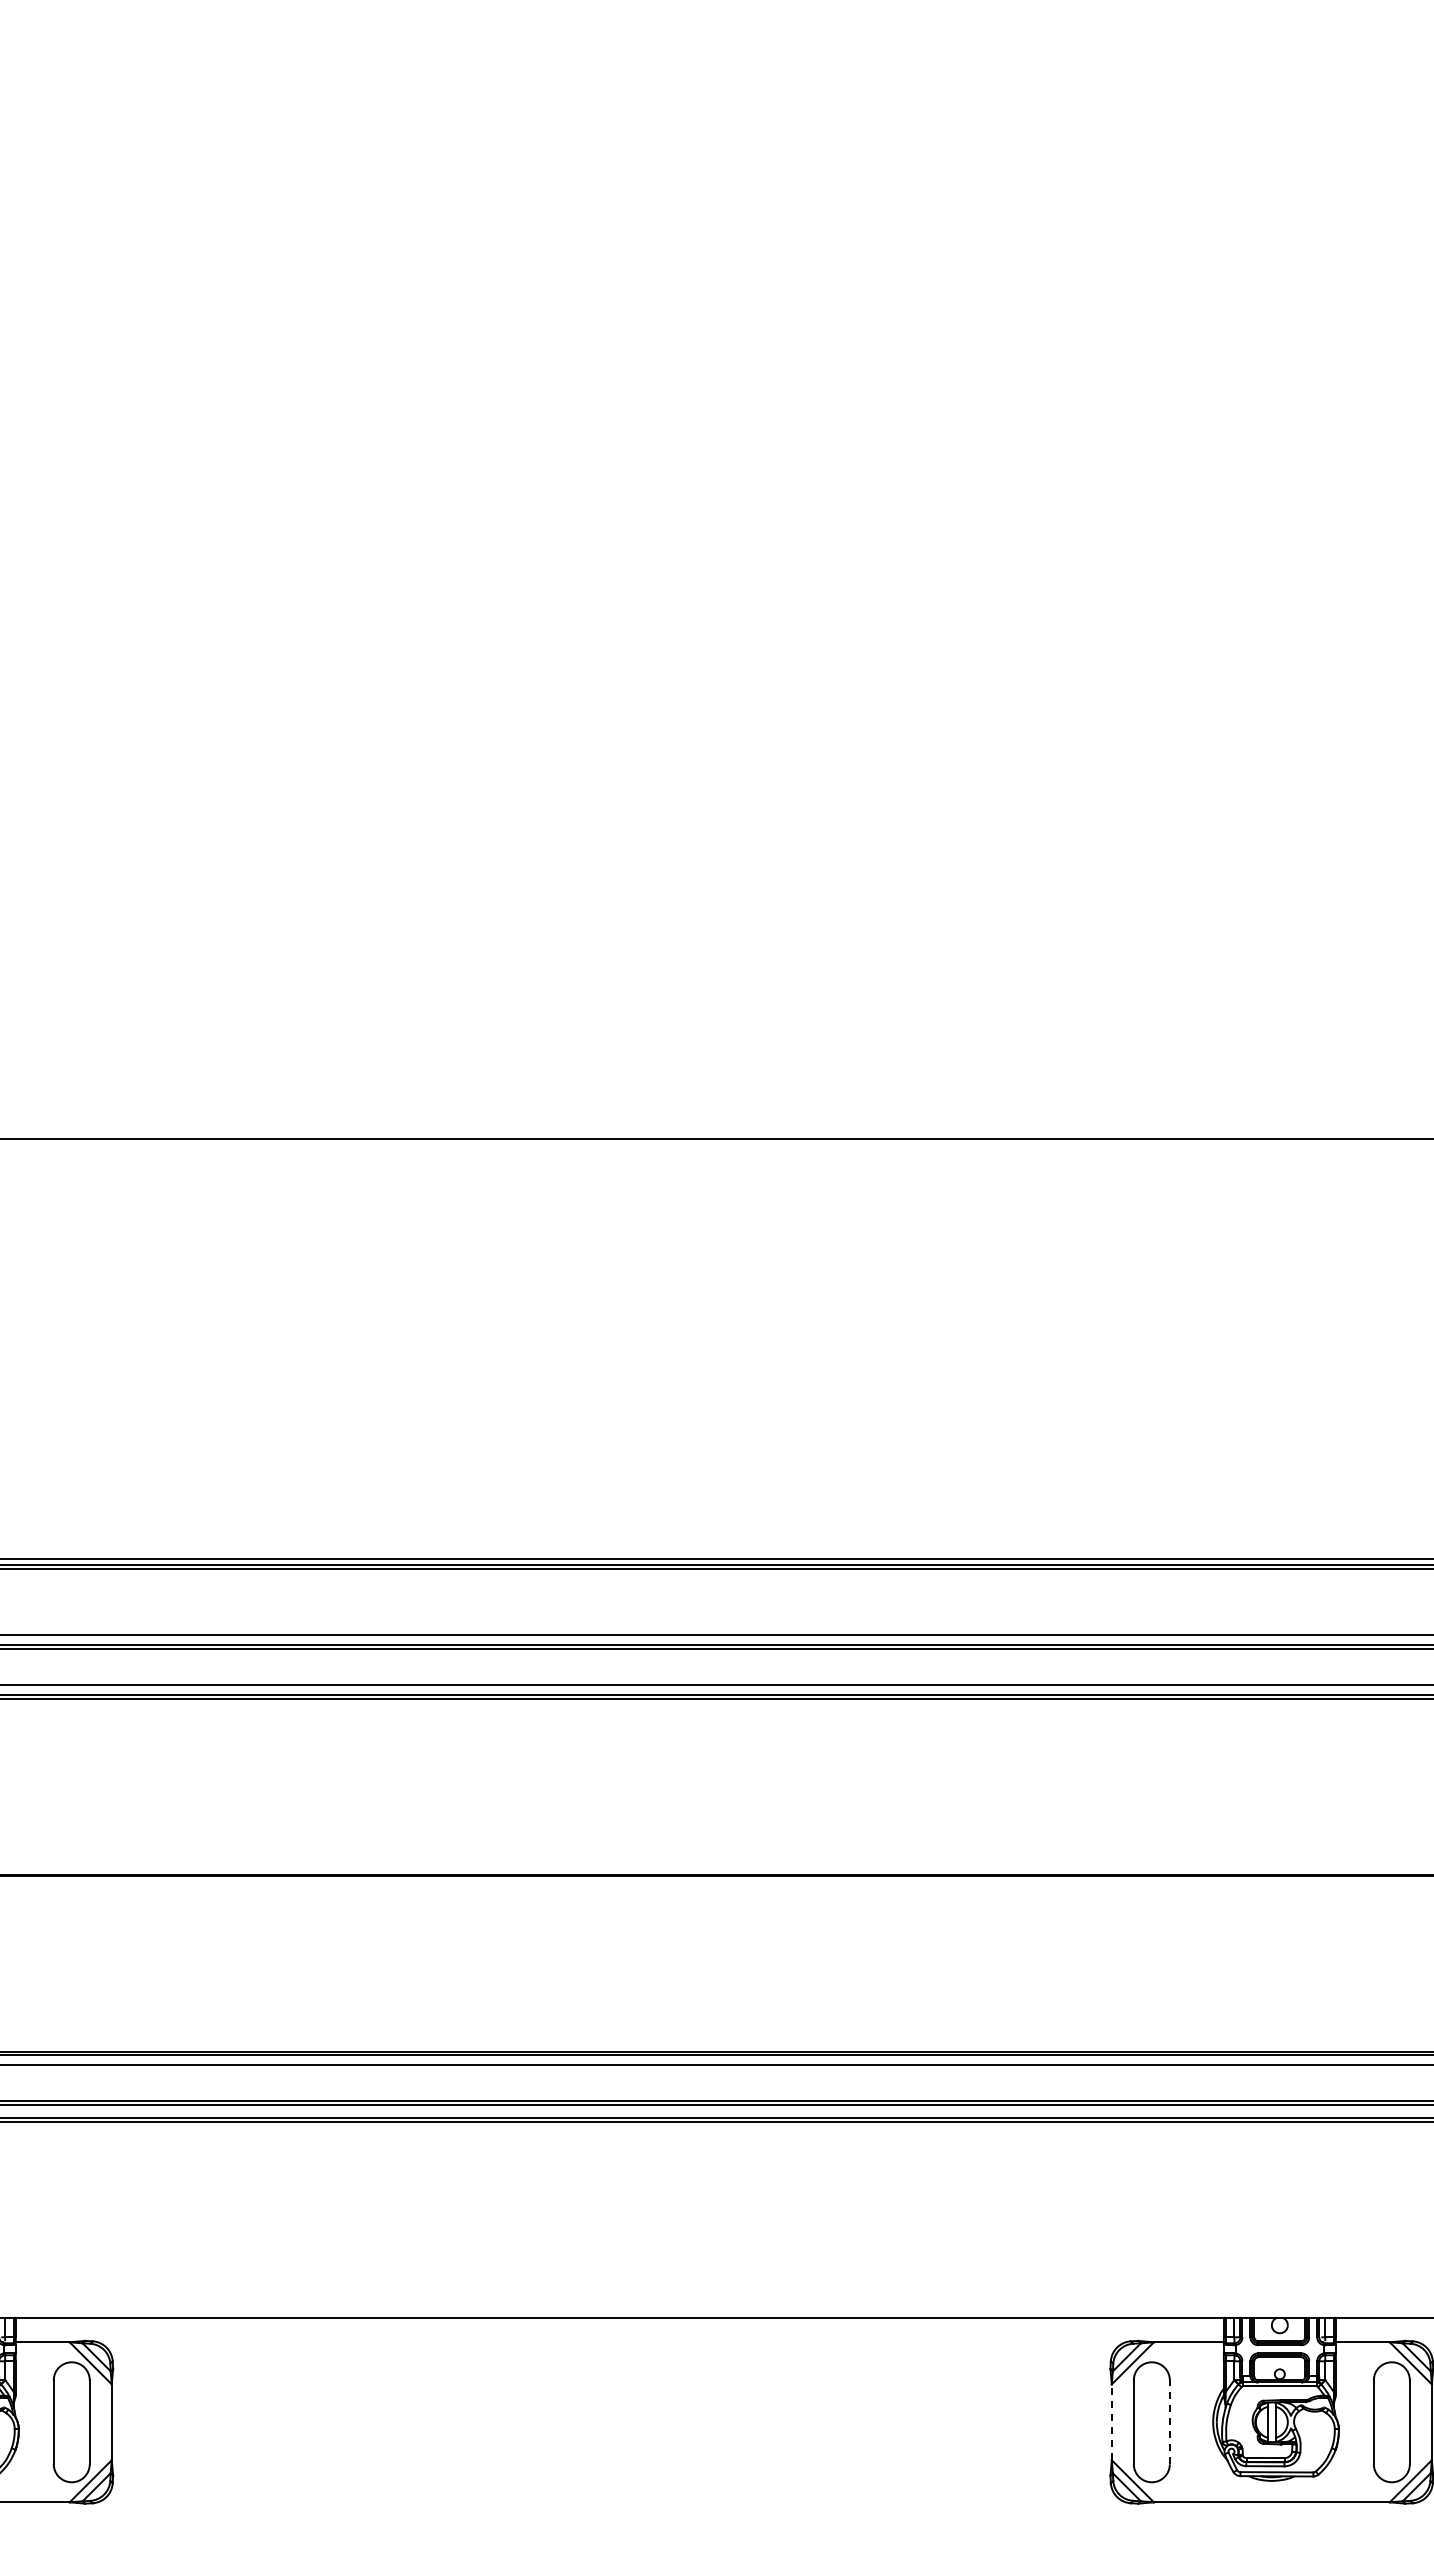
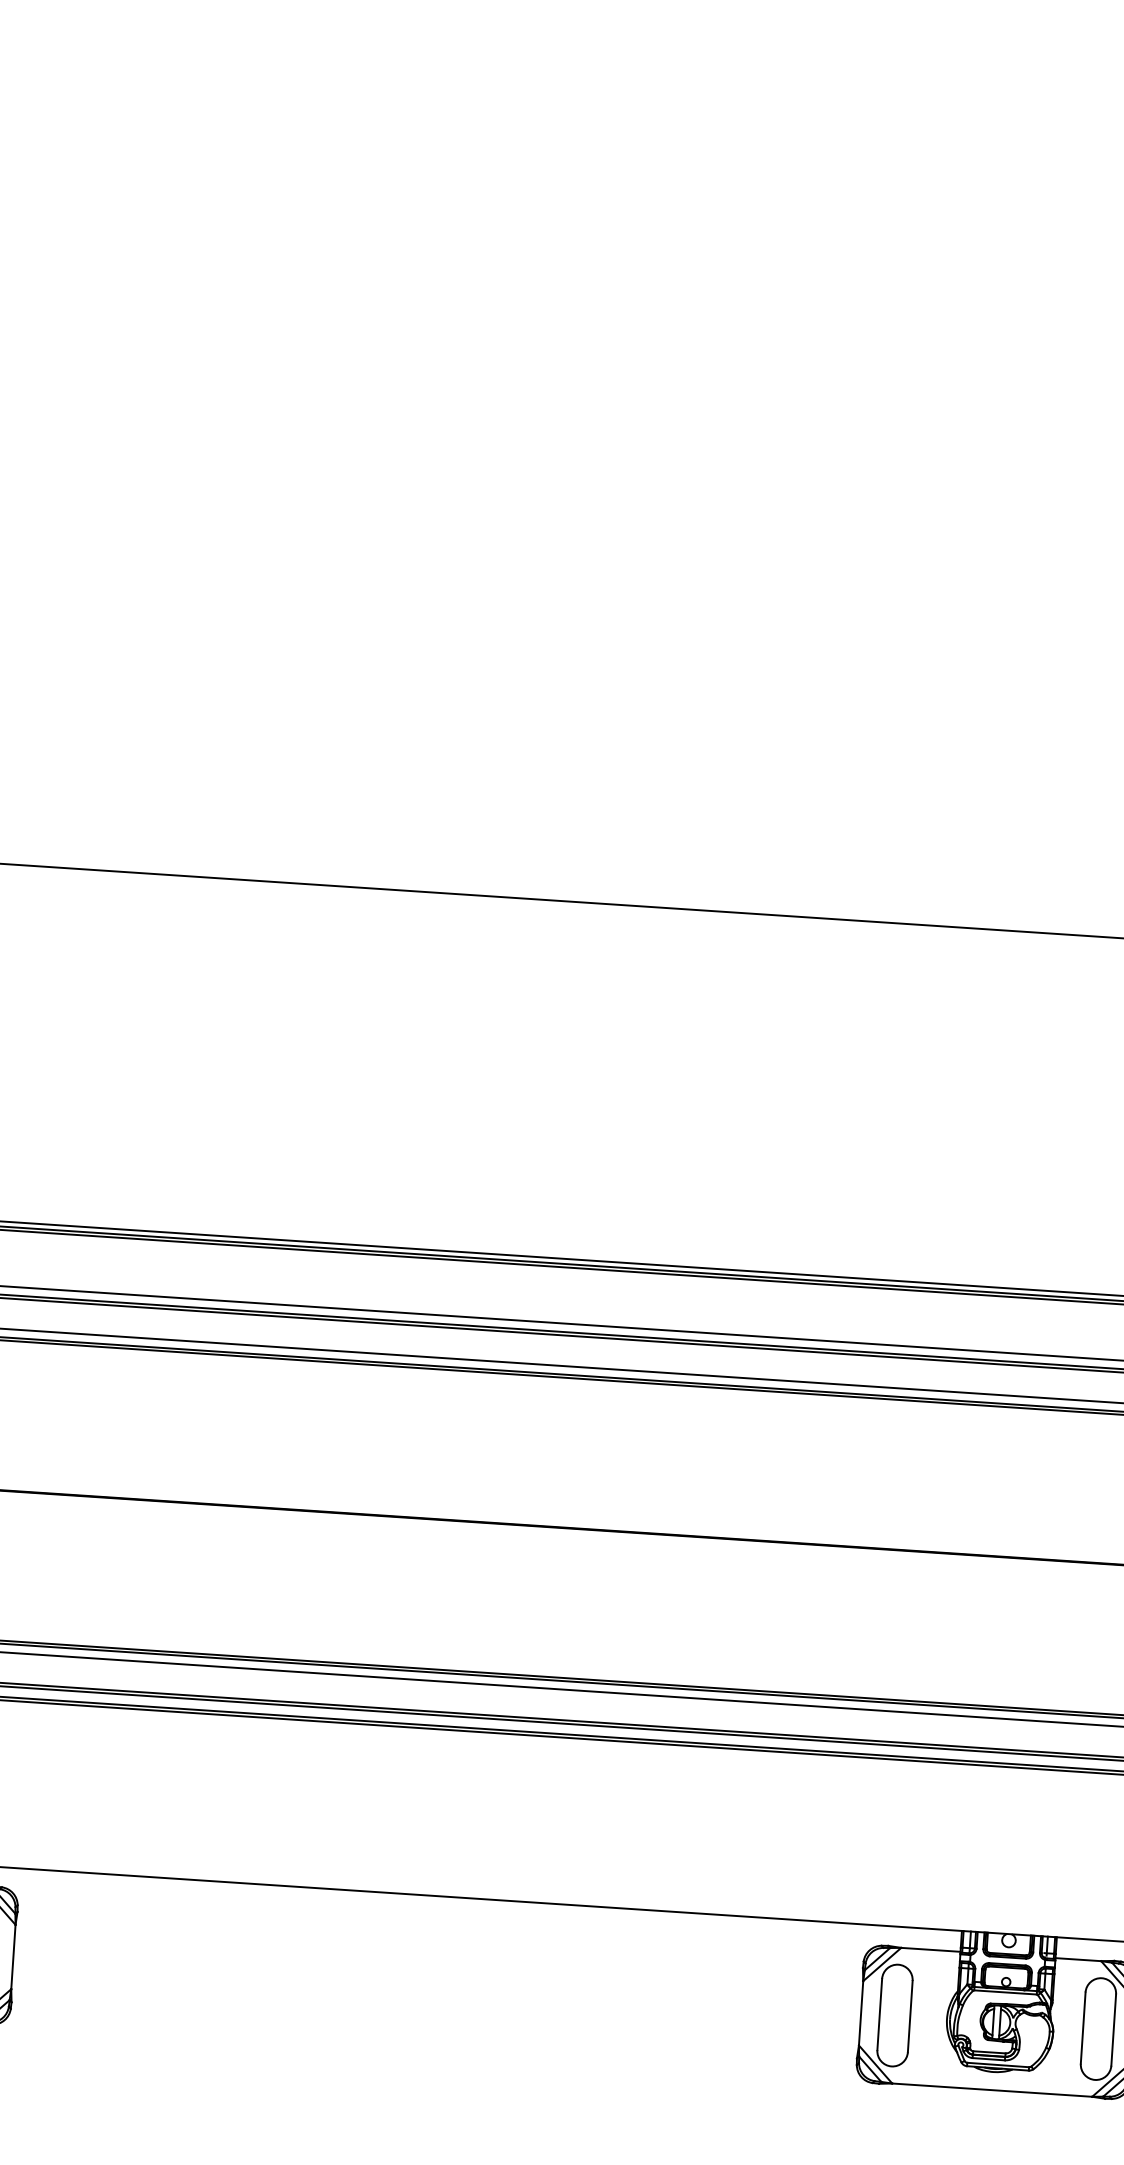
line: (1169, 2421) -> (910, 2015), dashed -> solid
line: (1111, 2422) -> (860, 2013), dashed -> solid

